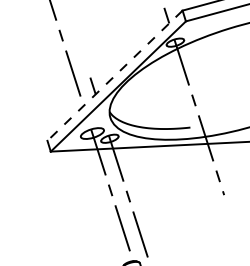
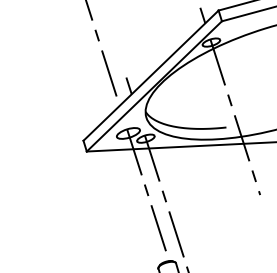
line: (115, 75) -> (151, 75), dashed -> solid

